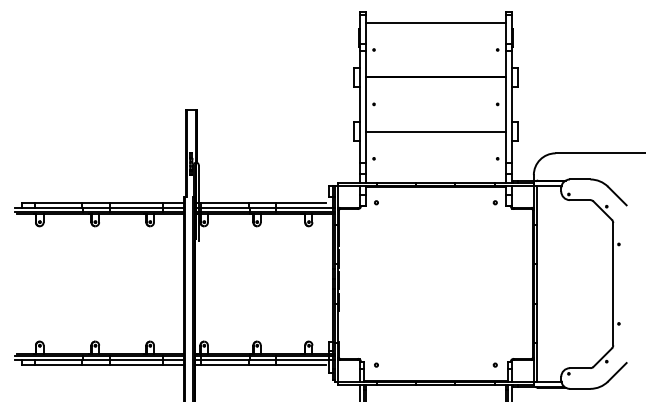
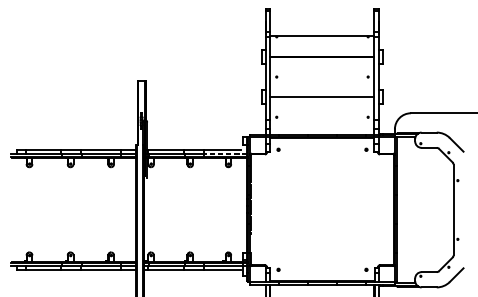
line: (435, 22) -> (322, 35), moved
line: (304, 207) -> (225, 153), solid -> dashed

